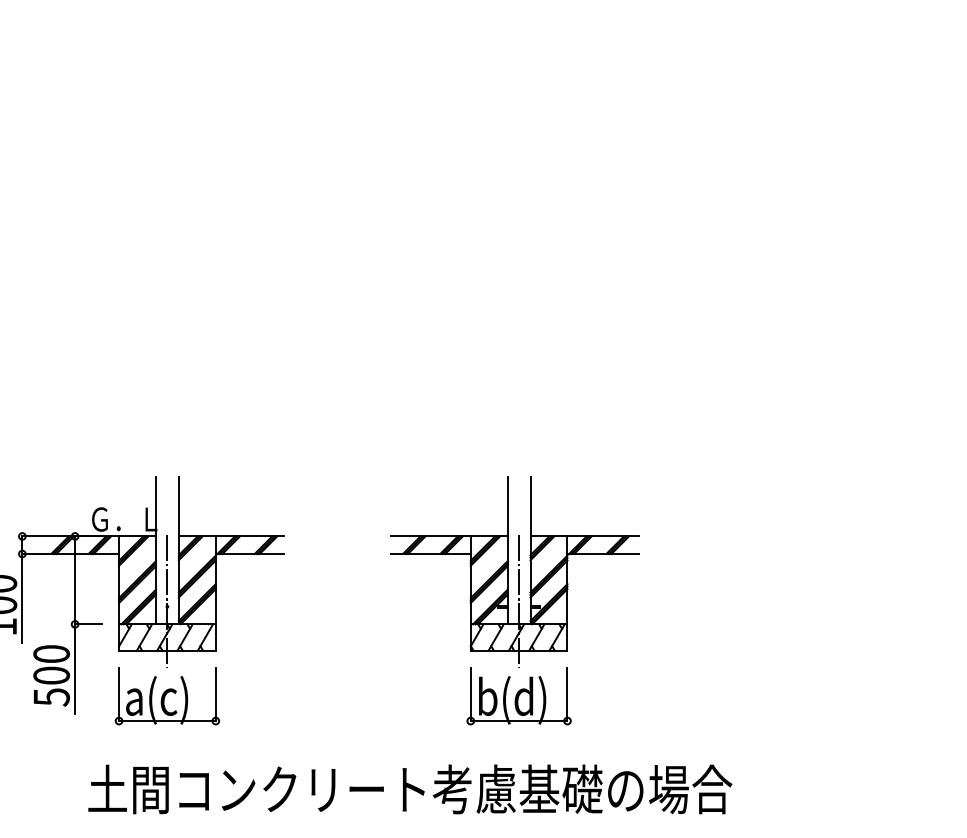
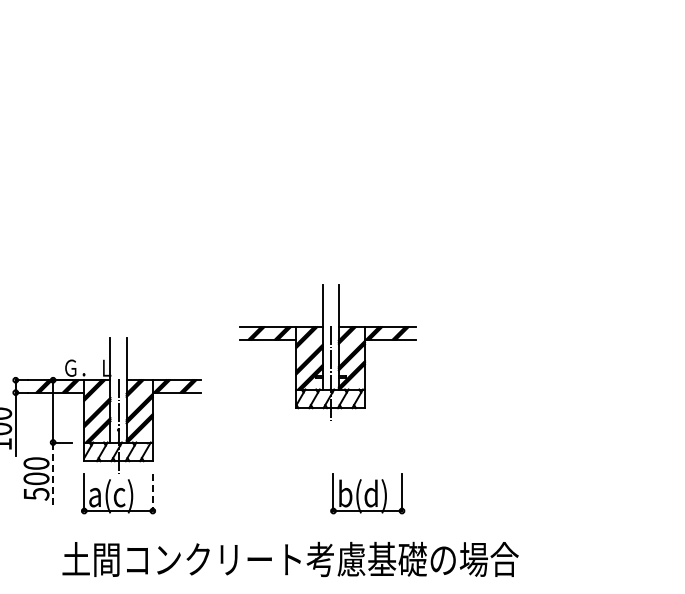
part: (514, 572) -> (327, 352), moved
line: (75, 669) -> (53, 474), solid -> dashed
line: (215, 694) -> (152, 492), solid -> dashed

